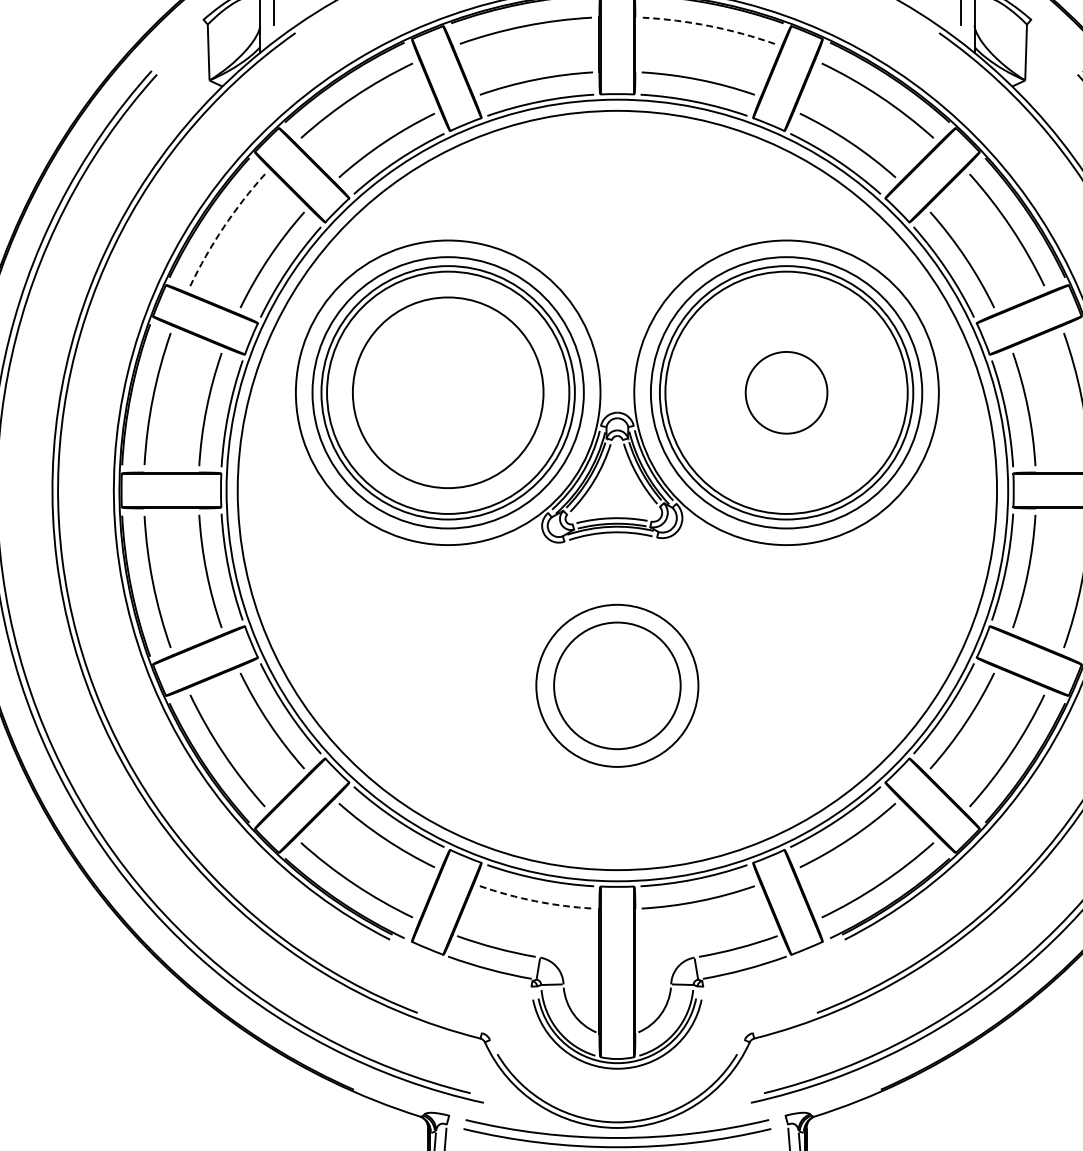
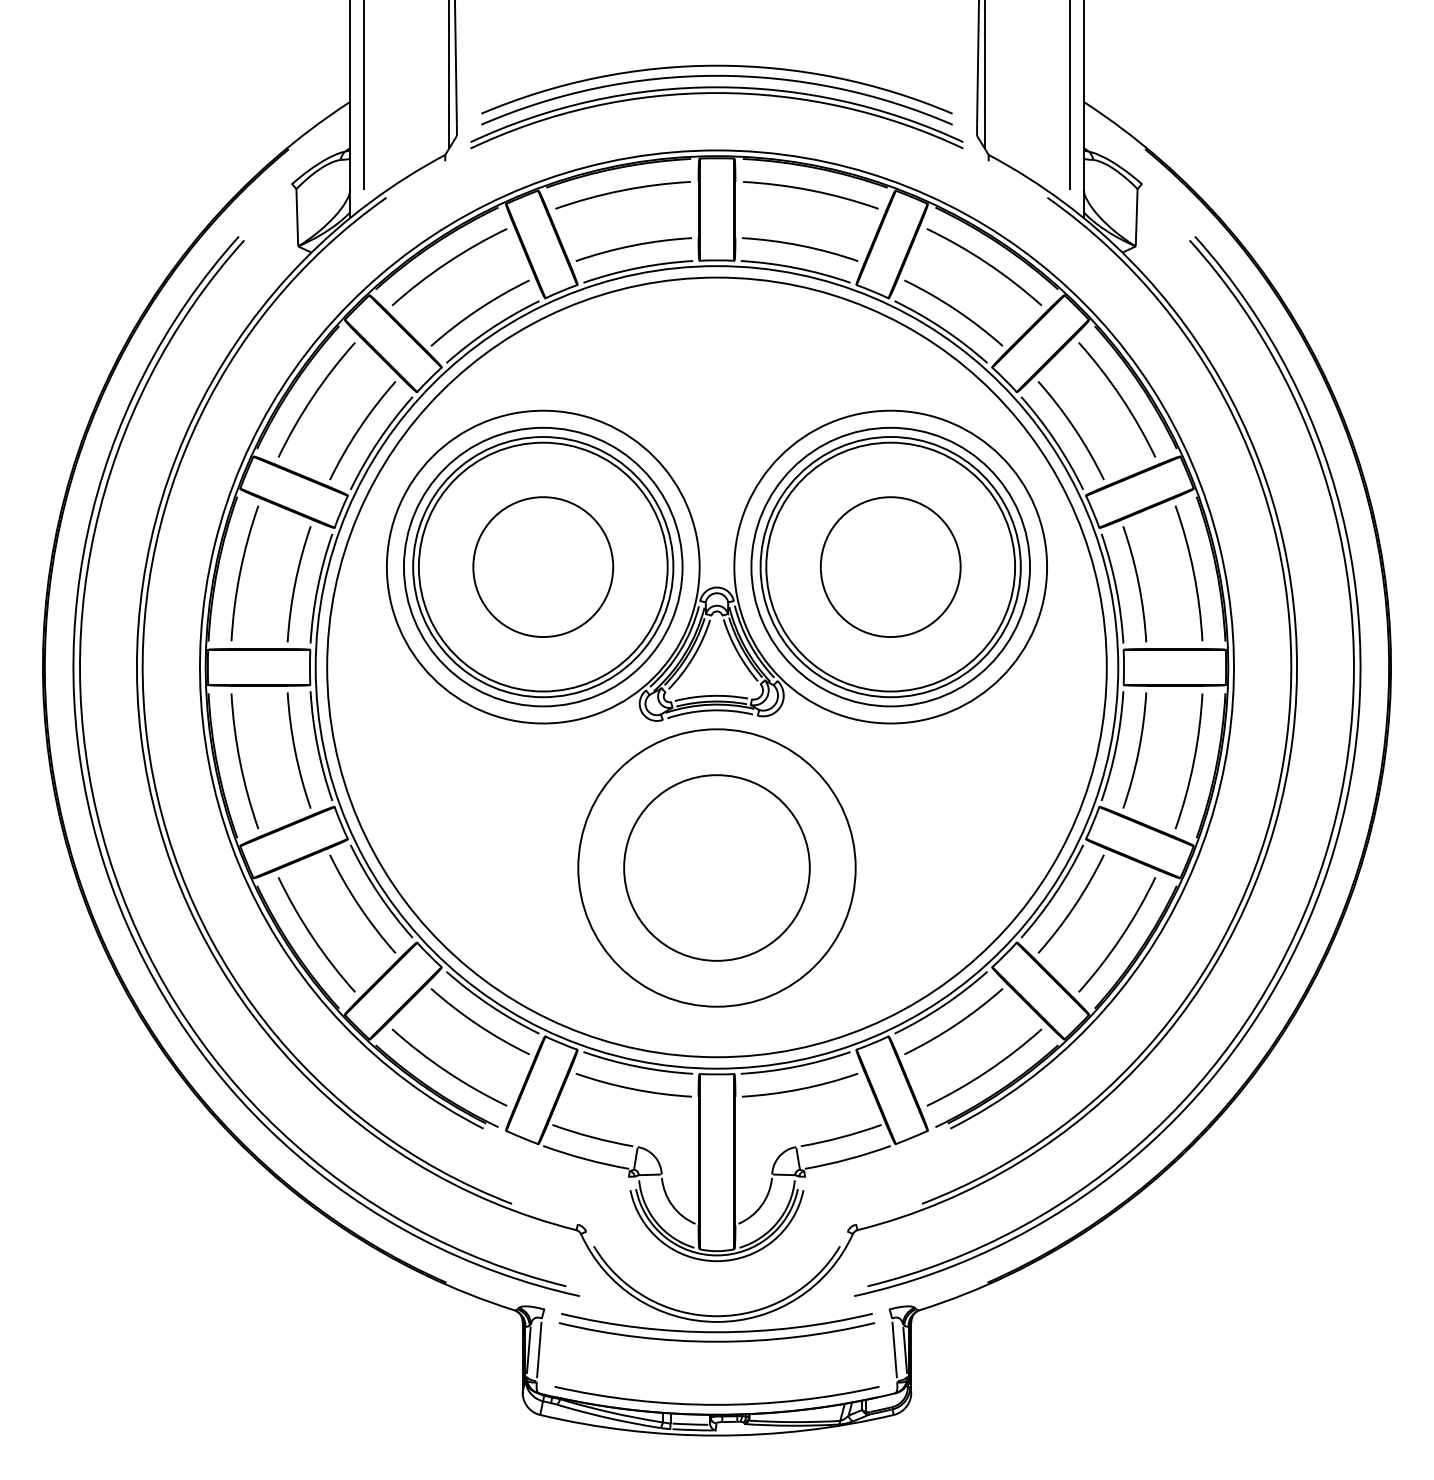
arc: (709, 26) -> (811, 190), dashed -> solid
arc: (223, 227) -> (312, 397), dashed -> solid
circle: (448, 393) -> (543, 567), size x0.71
circle: (786, 393) -> (890, 567), size x1.67
circle: (616, 685) -> (716, 867), size x1.43
circle: (616, 685) -> (716, 867), size x1.67
arc: (536, 901) -> (633, 1089), dashed -> solid

